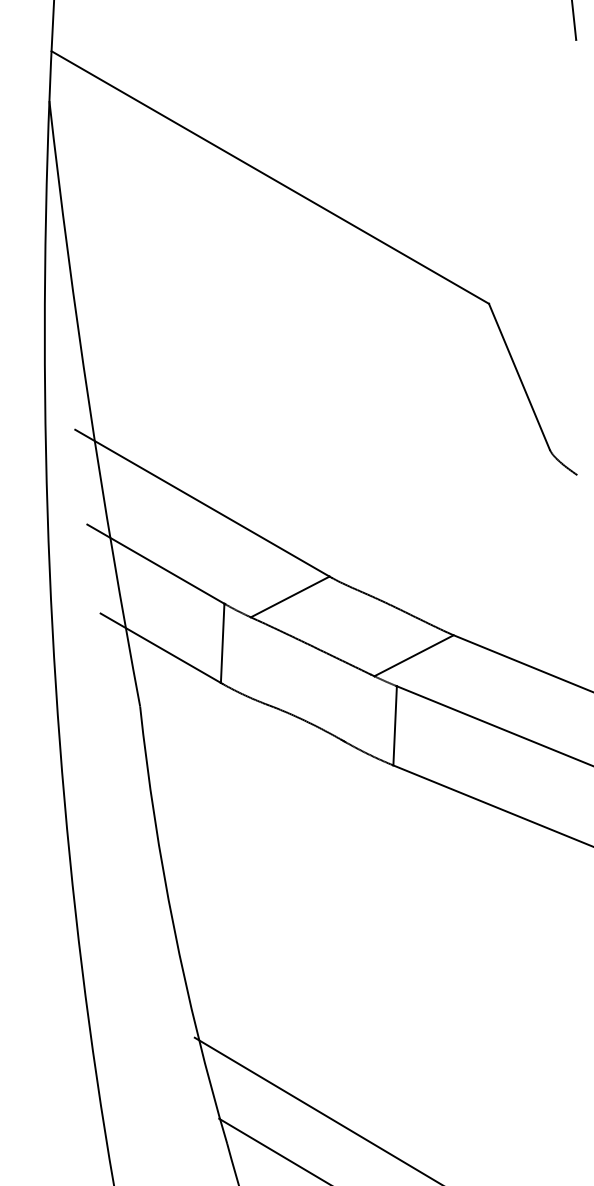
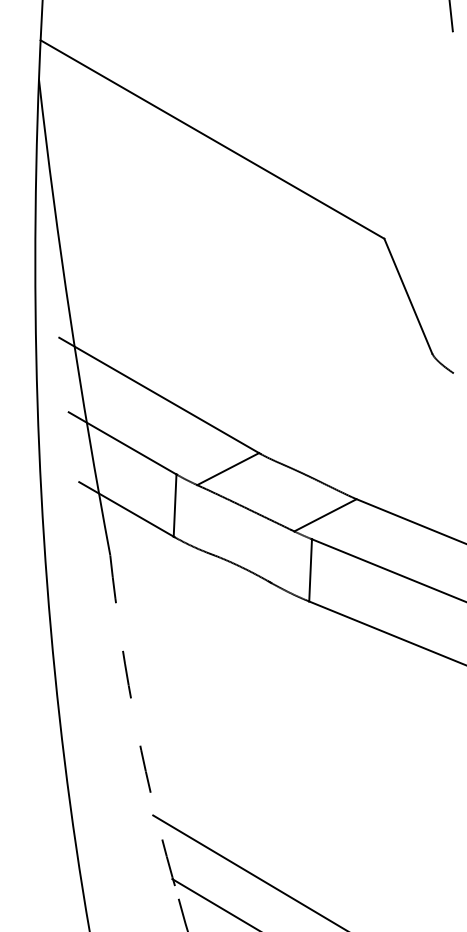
arc: (173, 927) -> (136, 728), solid -> dashed

